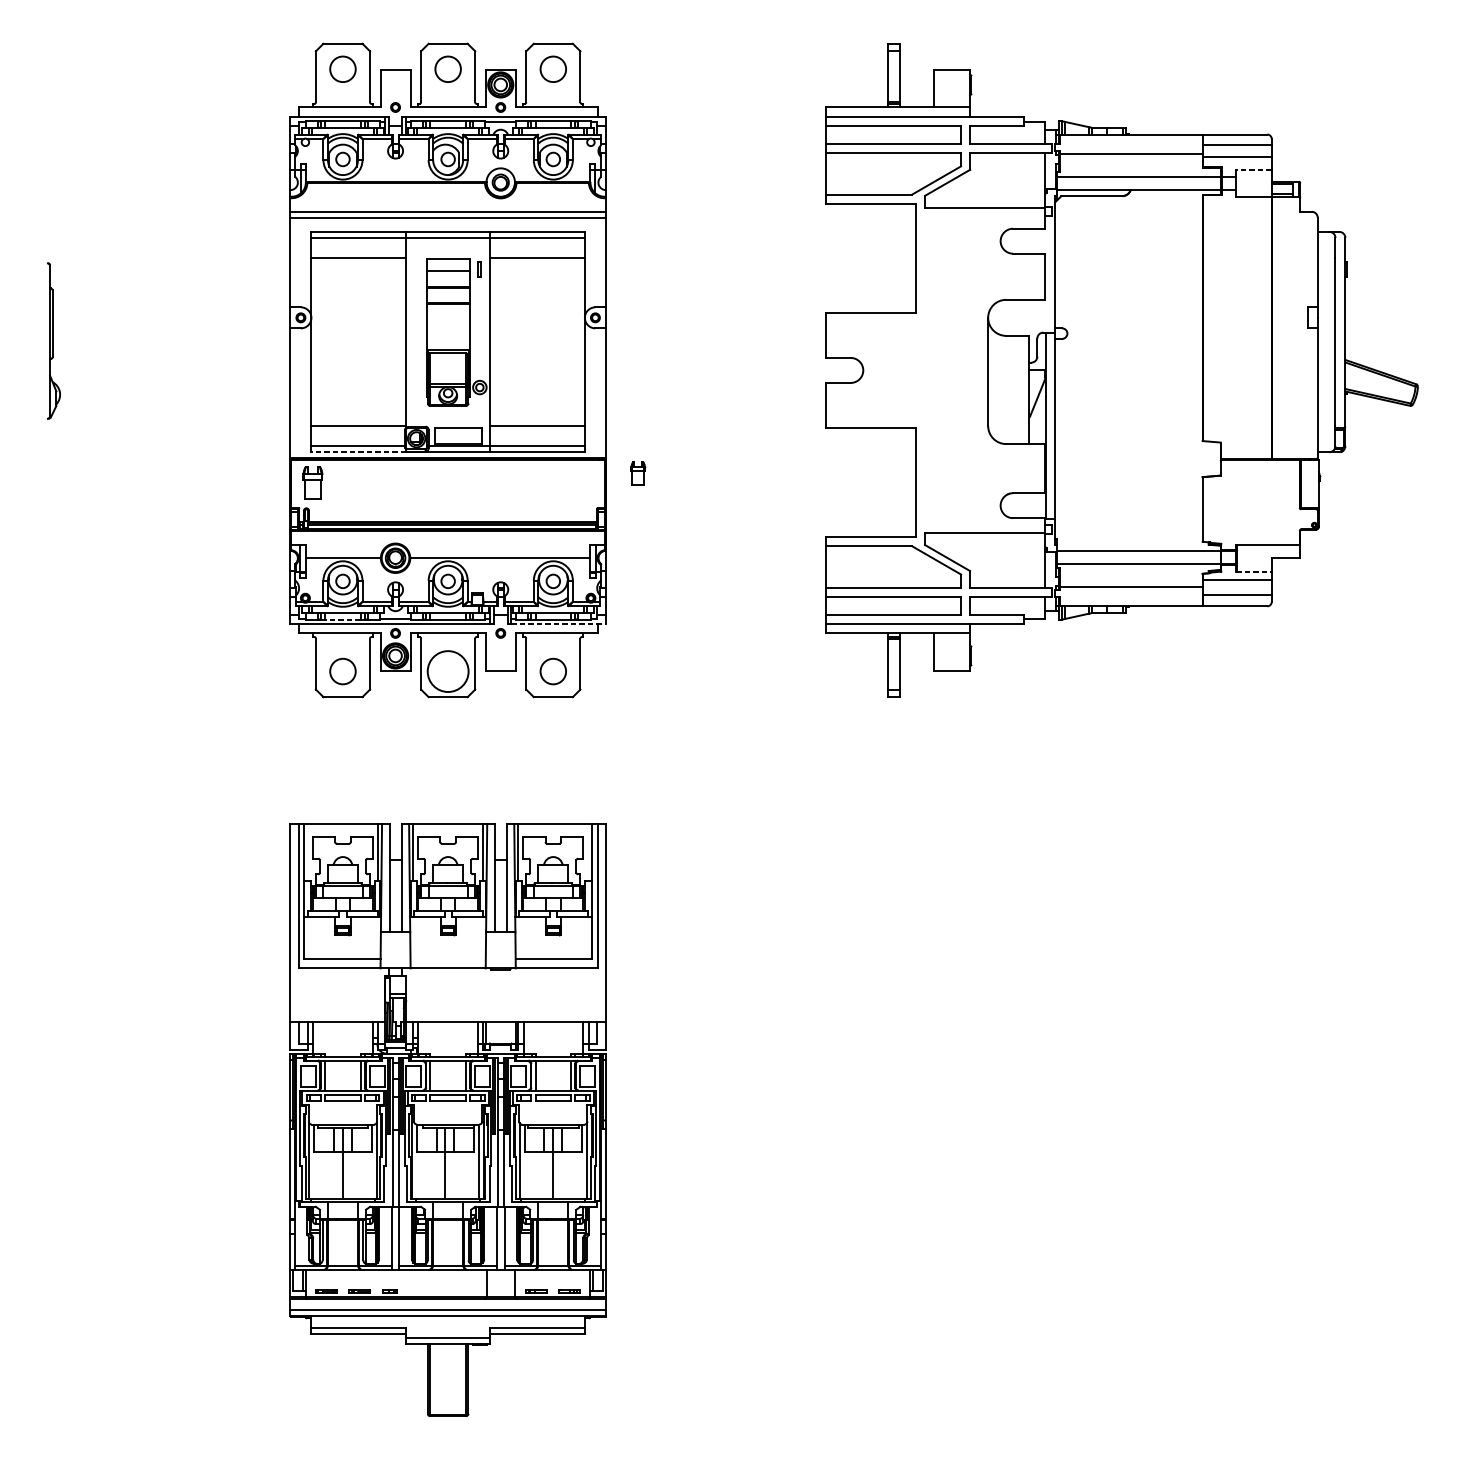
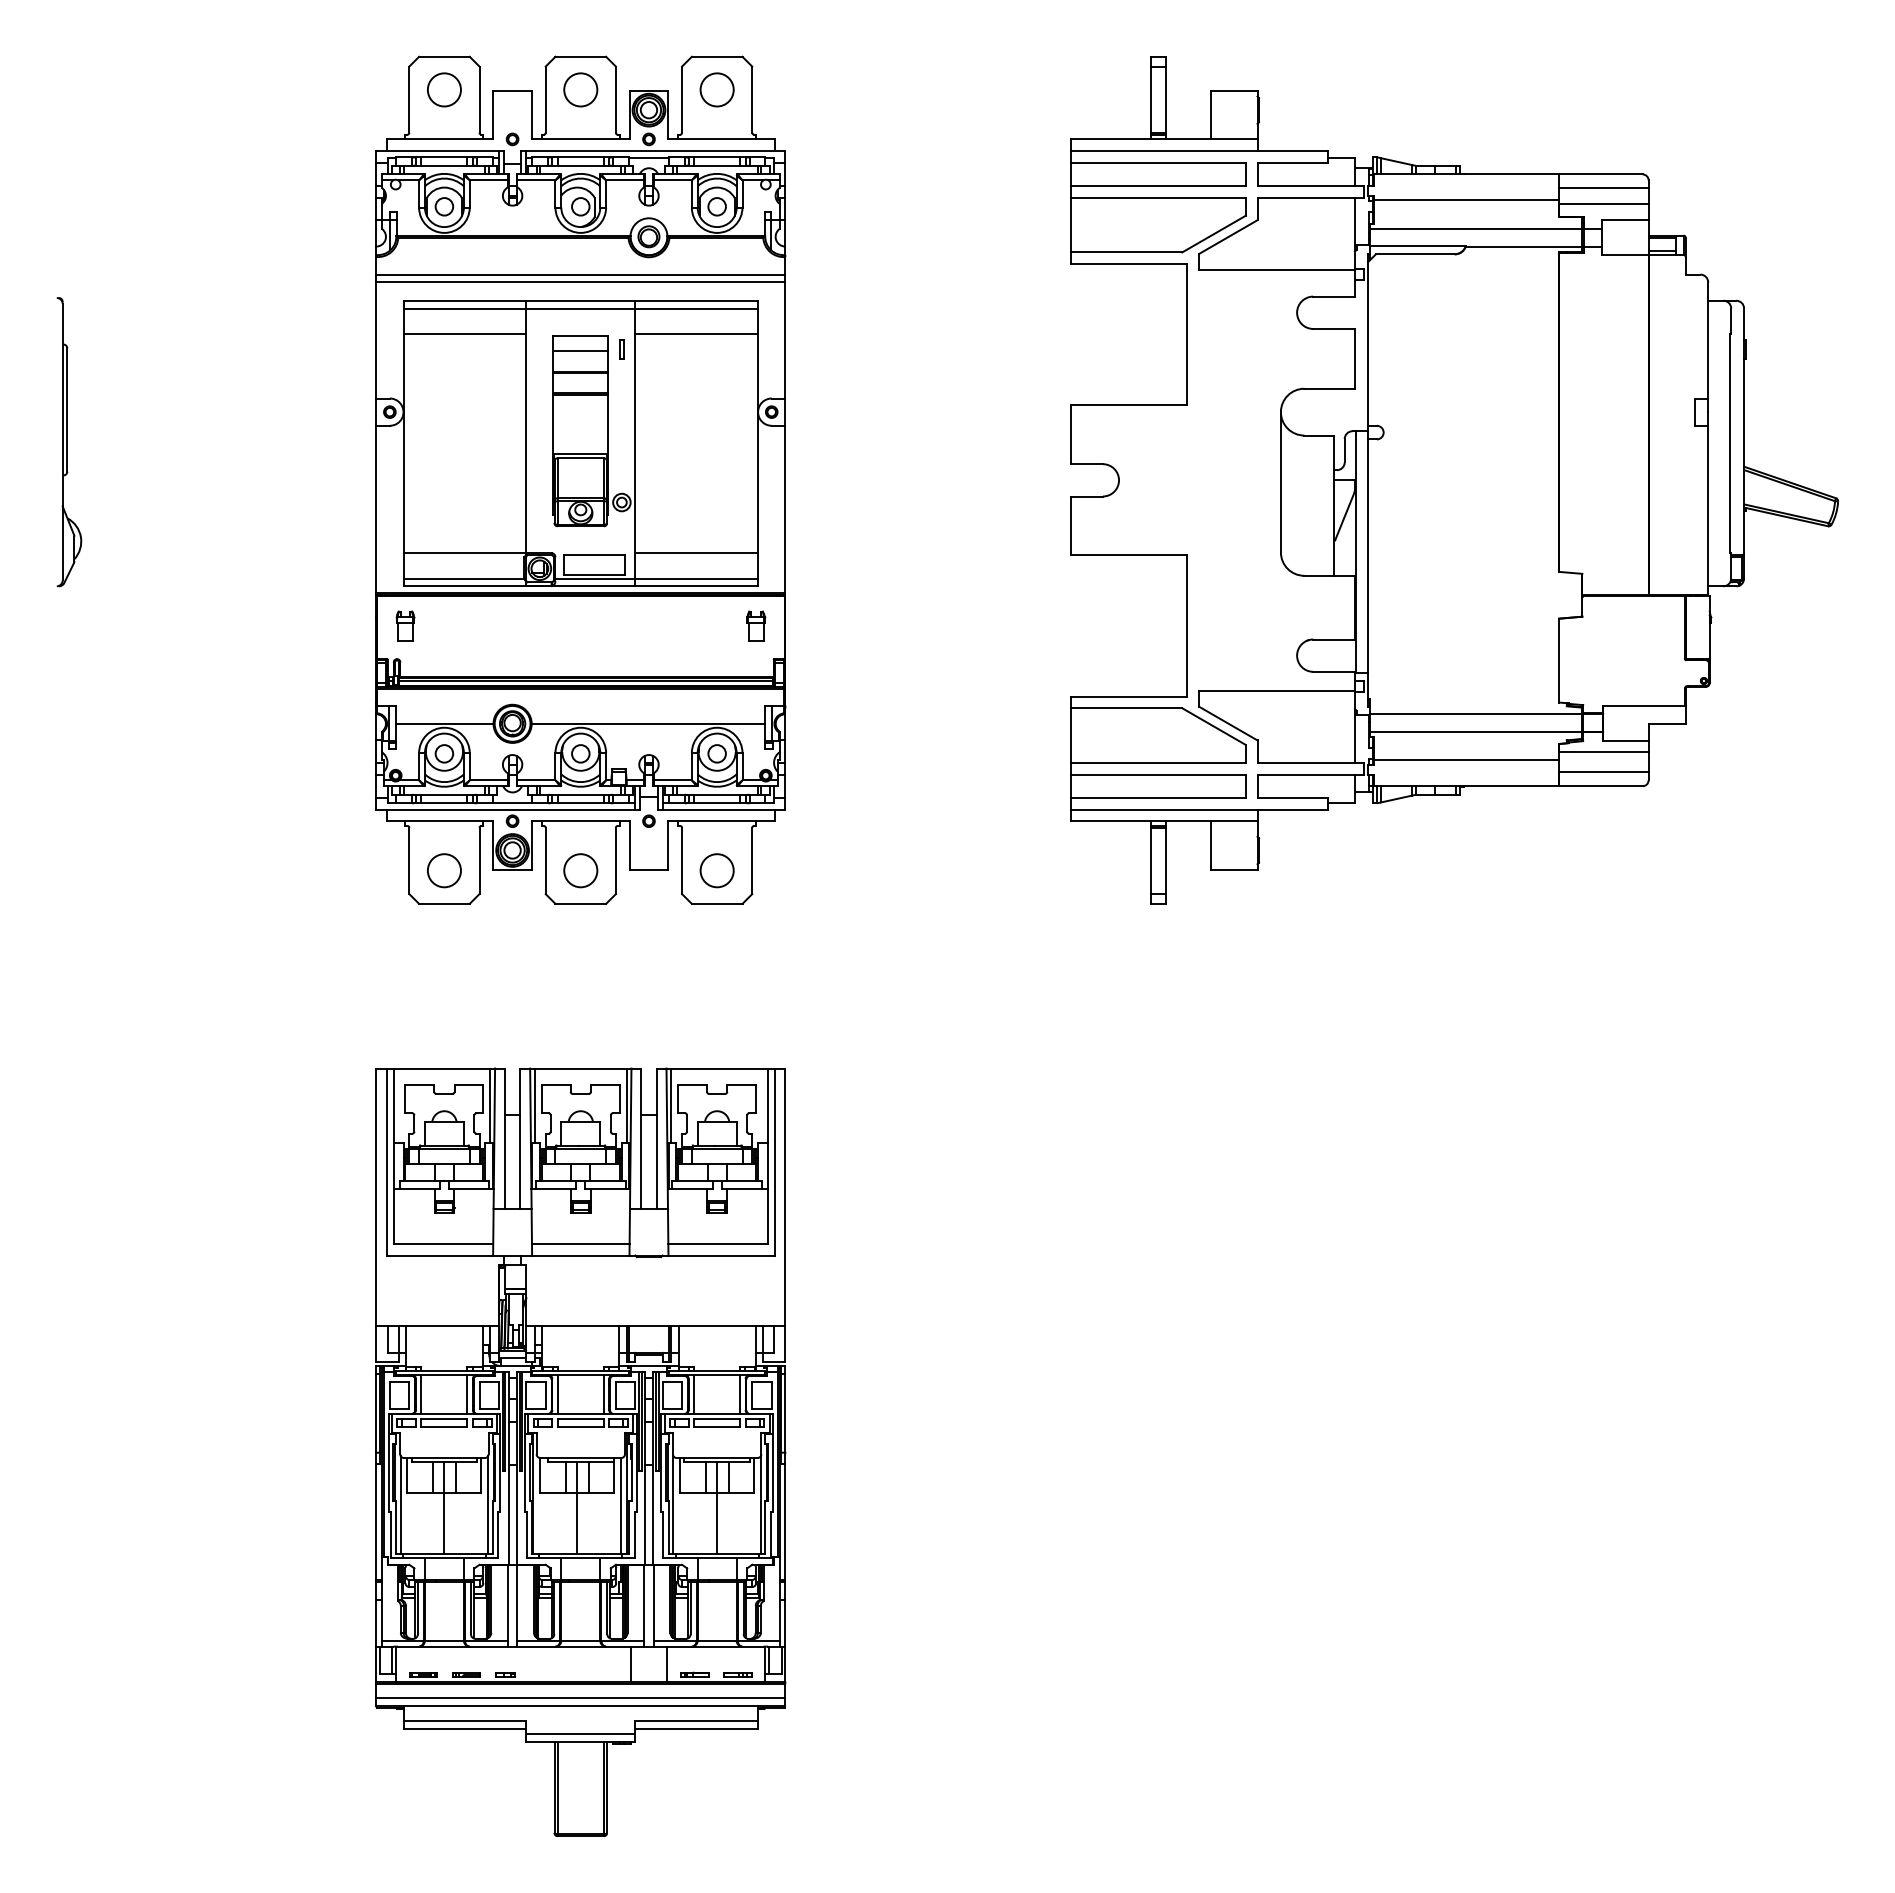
line: (1253, 170) -> (1624, 220), dashed -> solid
part: (53, 341) -> (69, 442), size x1.43
line: (358, 452) -> (464, 586), dashed -> solid
part: (638, 473) -> (756, 625), moved
part: (312, 482) -> (405, 625), size x0.71
line: (1253, 571) -> (1625, 741), dashed -> solid
line: (343, 619) -> (444, 803), dashed -> solid
line: (559, 624) -> (724, 809), dashed -> solid
circle: (447, 671) -> (580, 870), size x0.62
line: (447, 959) -> (580, 1243), added

